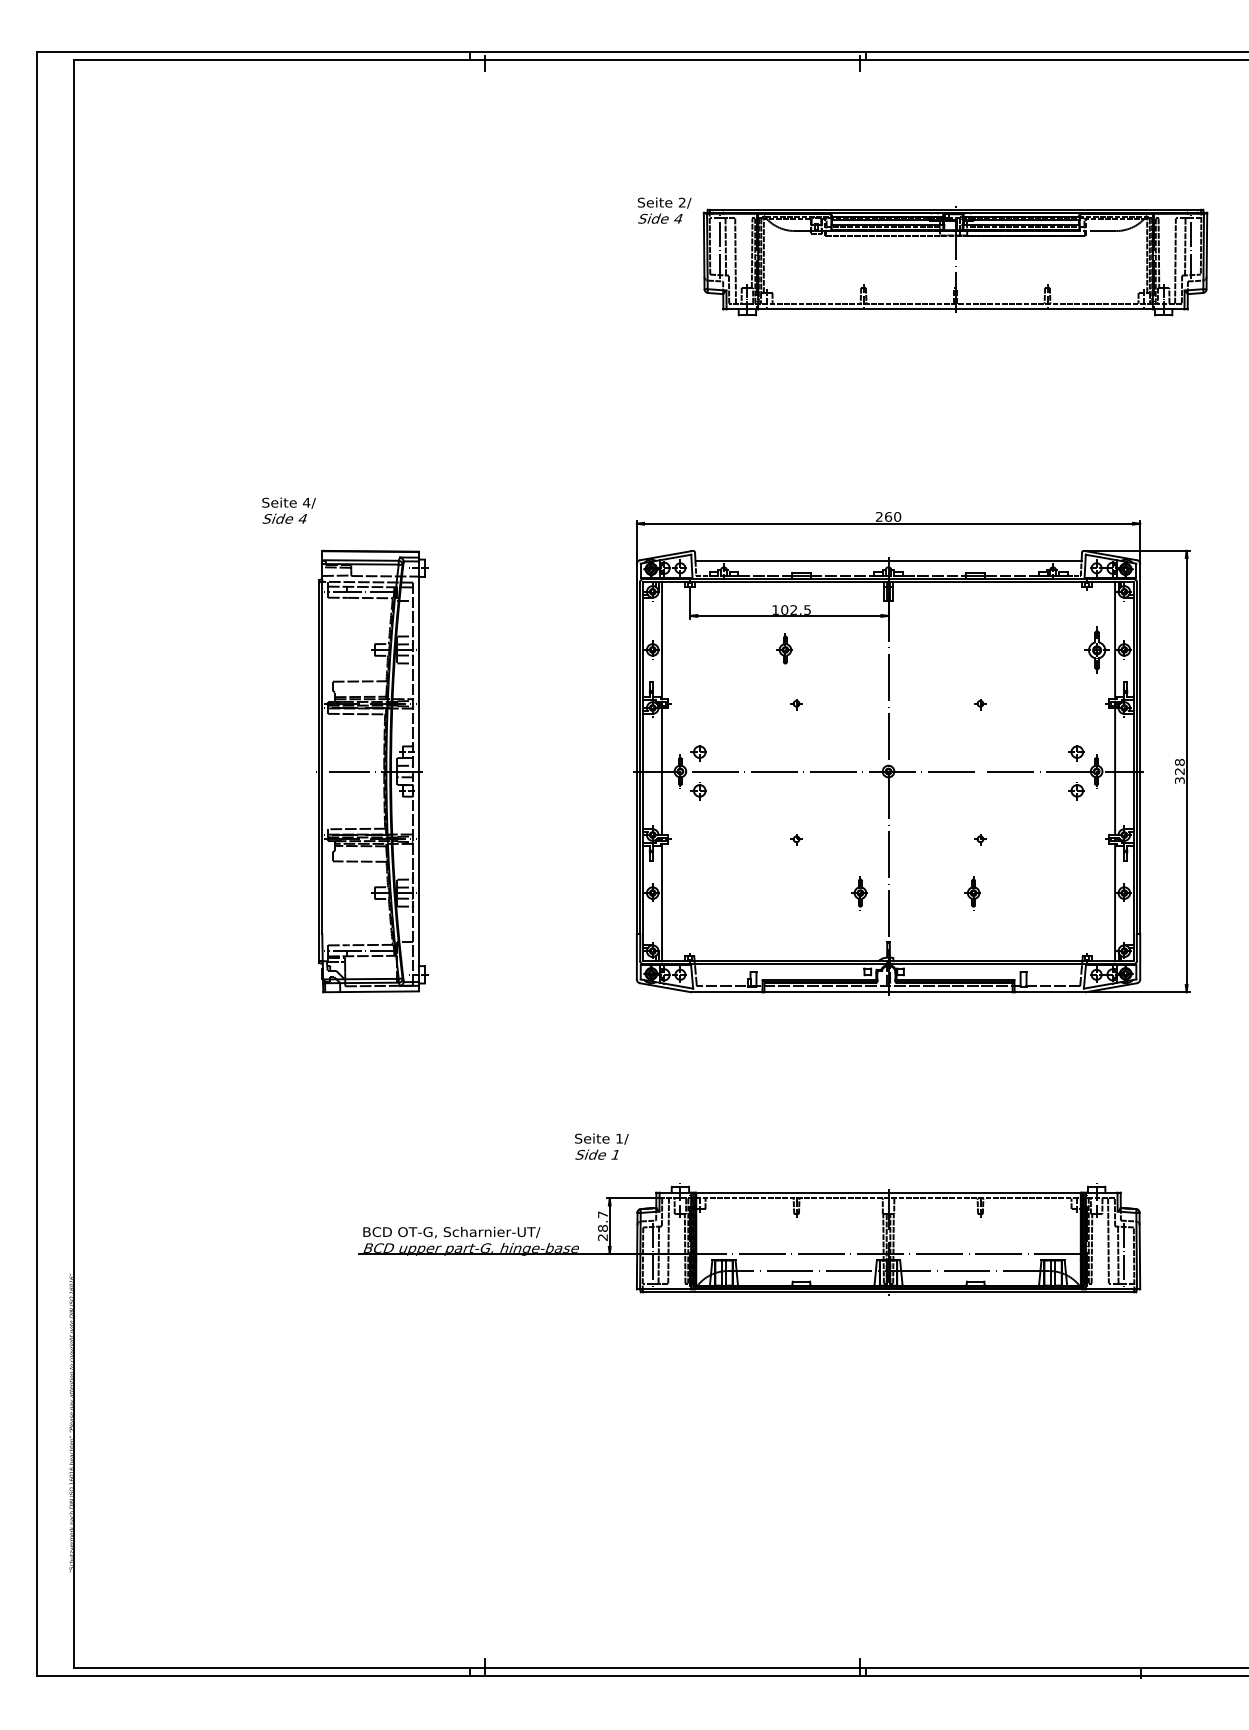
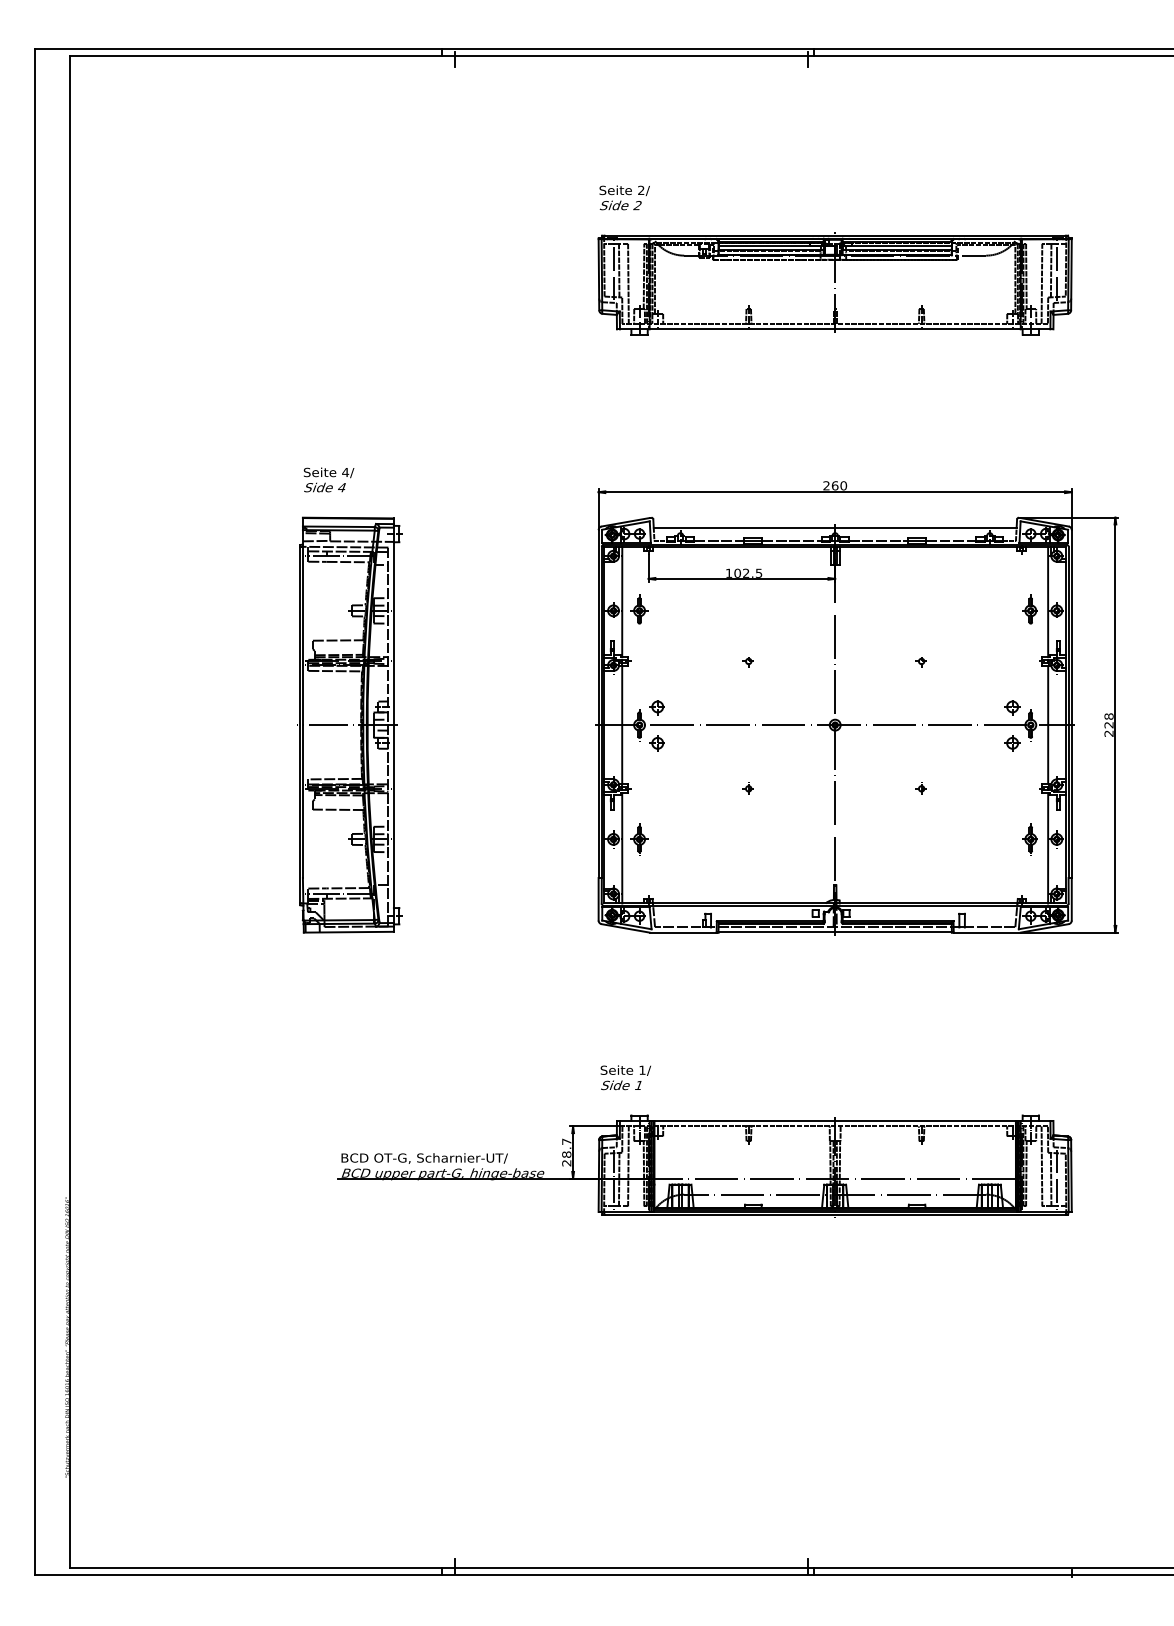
text: (677, 218) -> (636, 205), 4 -> 2
part: (955, 261) -> (835, 284), moved
text: (288, 510) -> (328, 479), moved
part: (784, 648) -> (638, 609), moved
part: (1095, 648) -> (1029, 609), size x0.71
text: (1179, 780) -> (1108, 733), 328 -> 228
part: (859, 893) -> (638, 839), moved
part: (972, 893) -> (1029, 839), moved
text: (601, 1146) -> (625, 1077), moved

